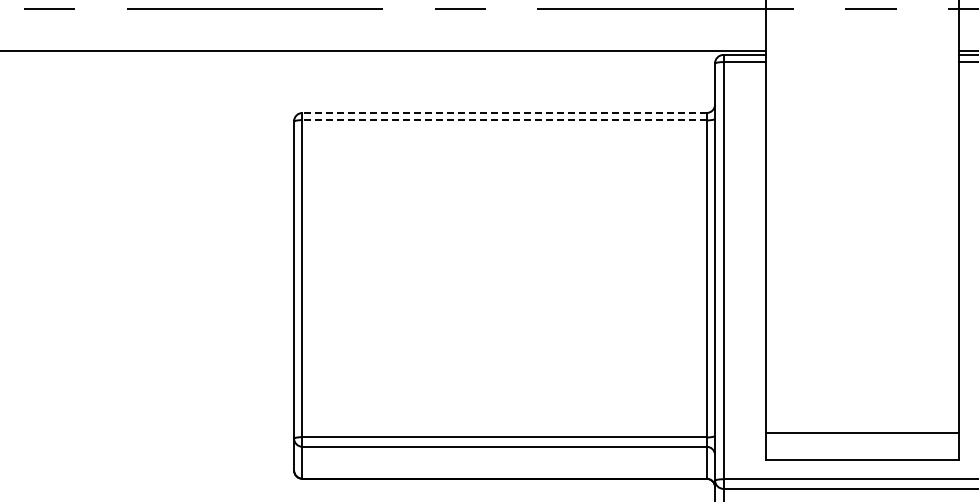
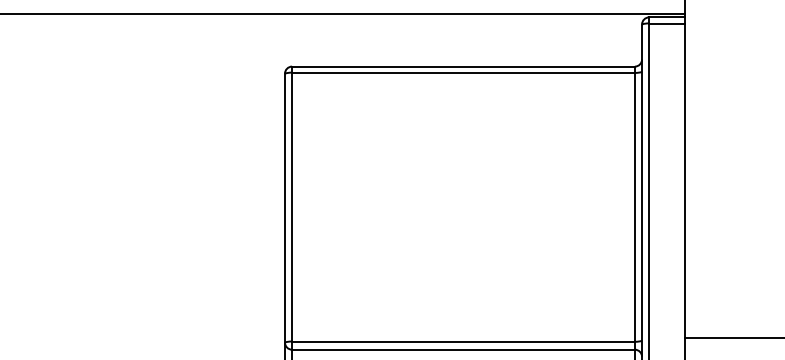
line: (504, 113) -> (463, 67), dashed -> solid
line: (504, 120) -> (463, 72), dashed -> solid

